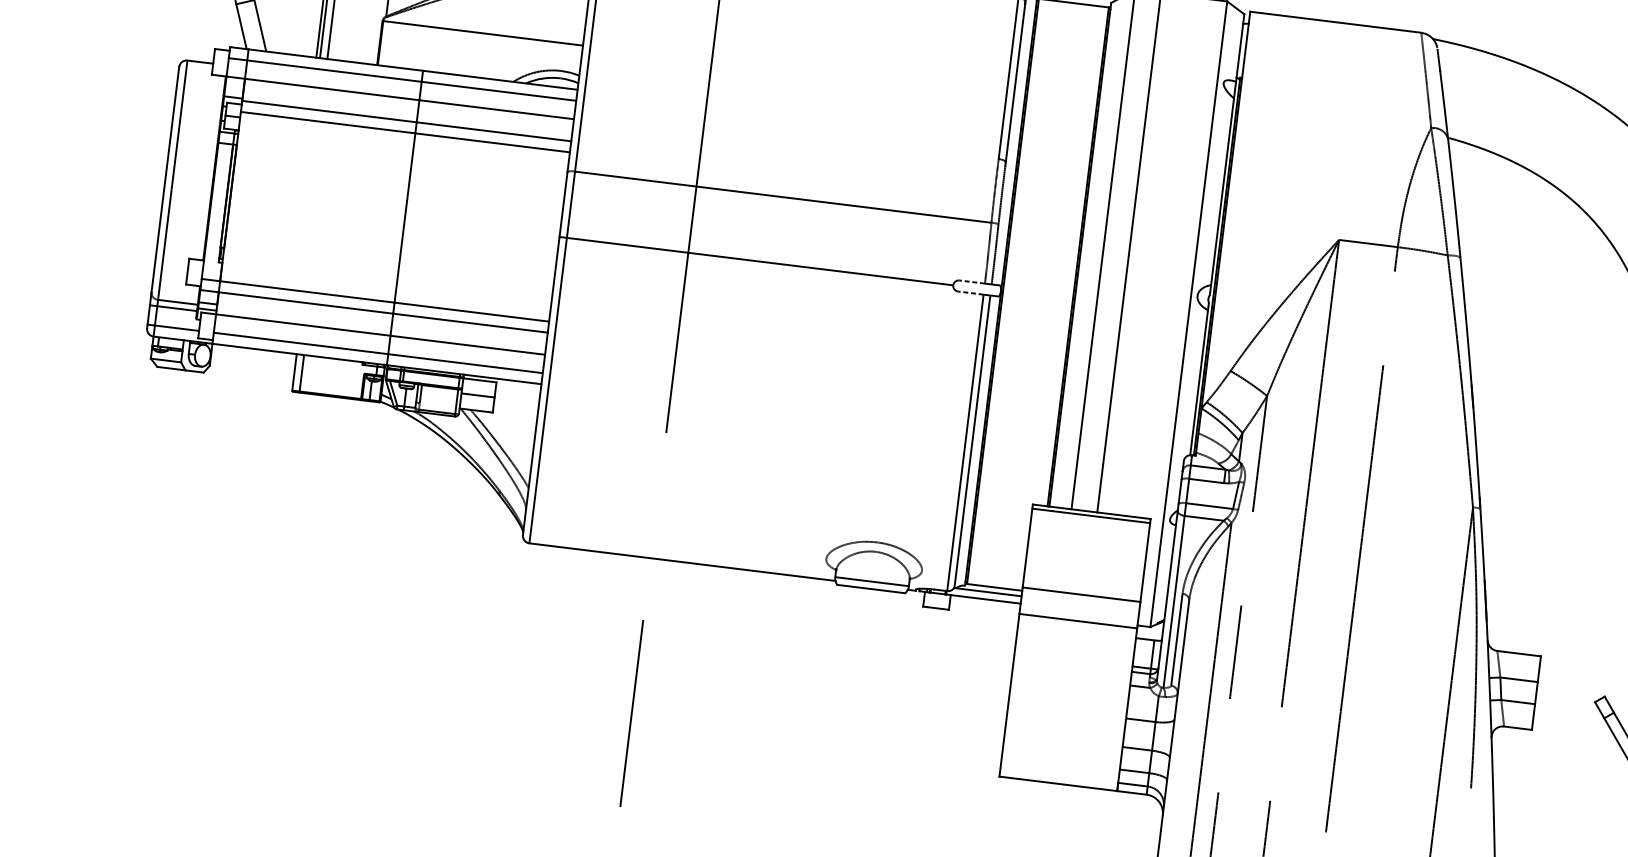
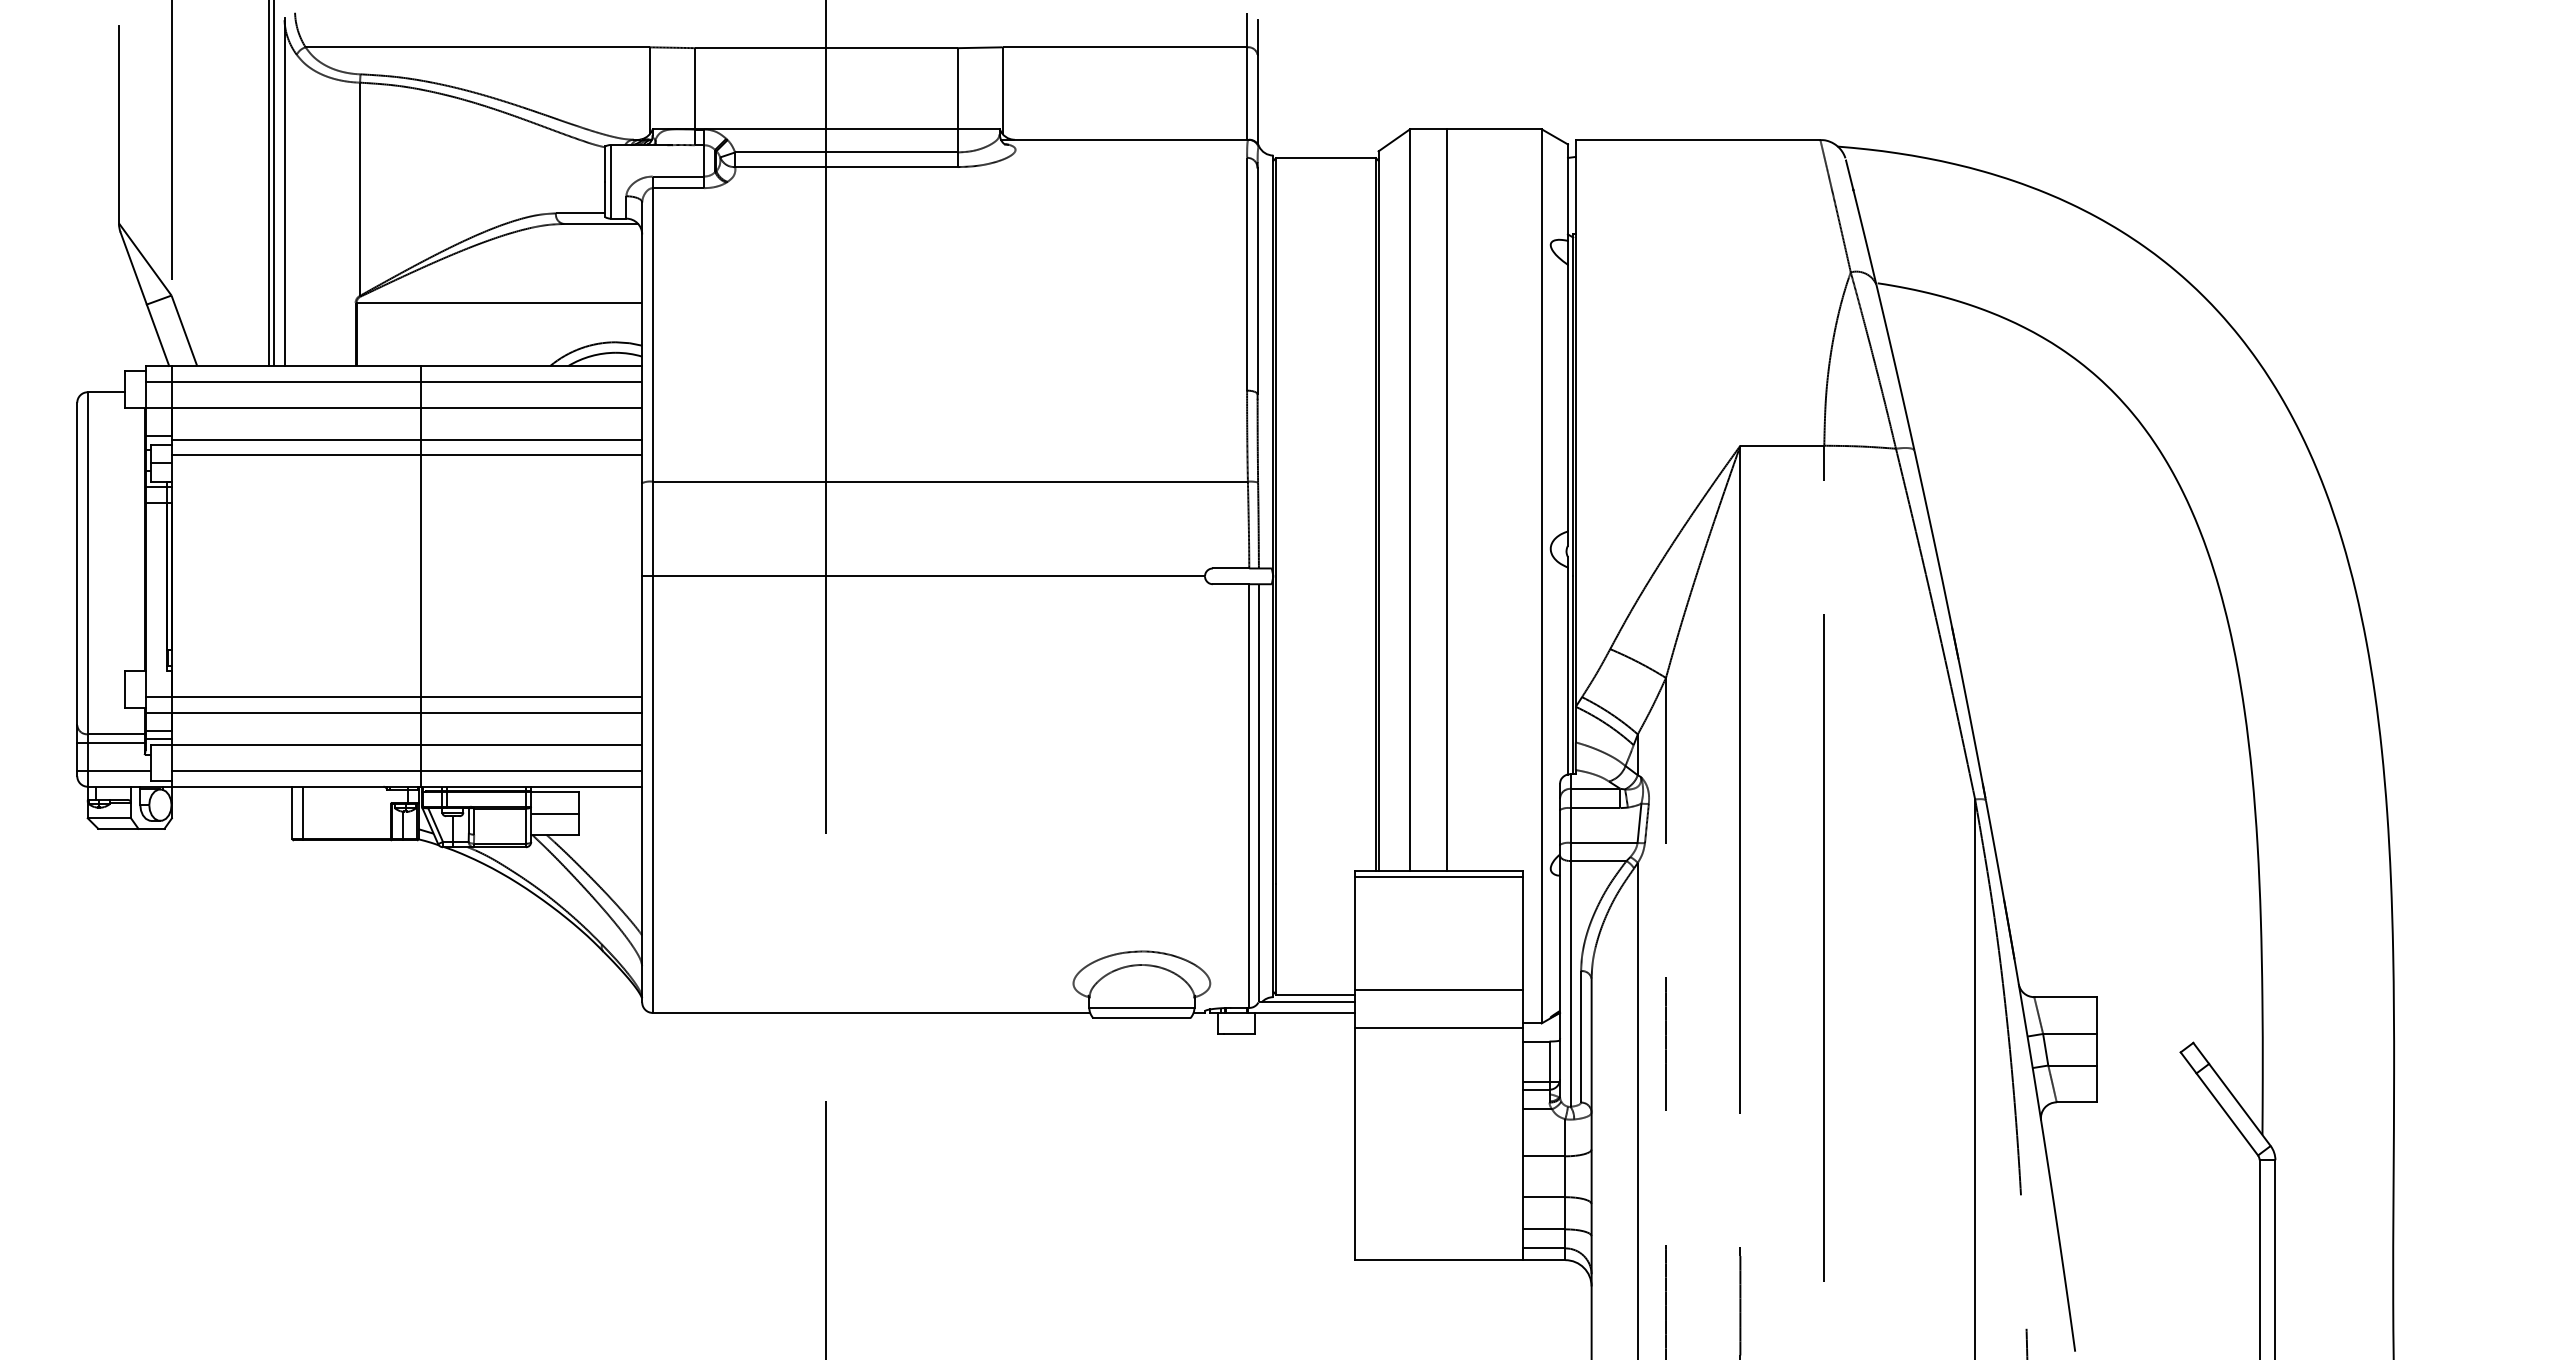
line: (971, 282) -> (1230, 568), dashed -> solid
line: (970, 293) -> (1230, 584), dashed -> solid

